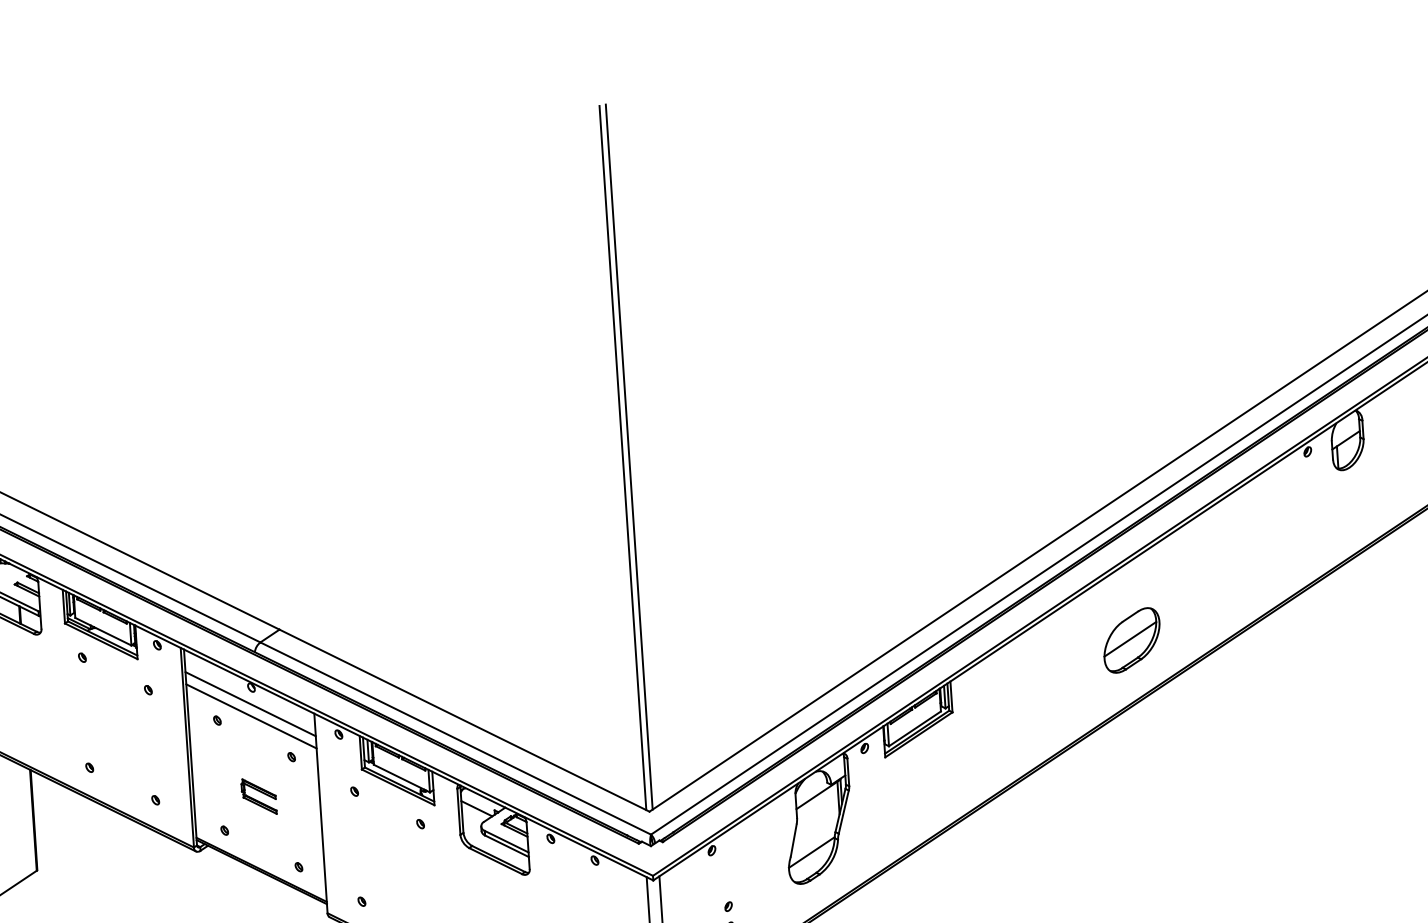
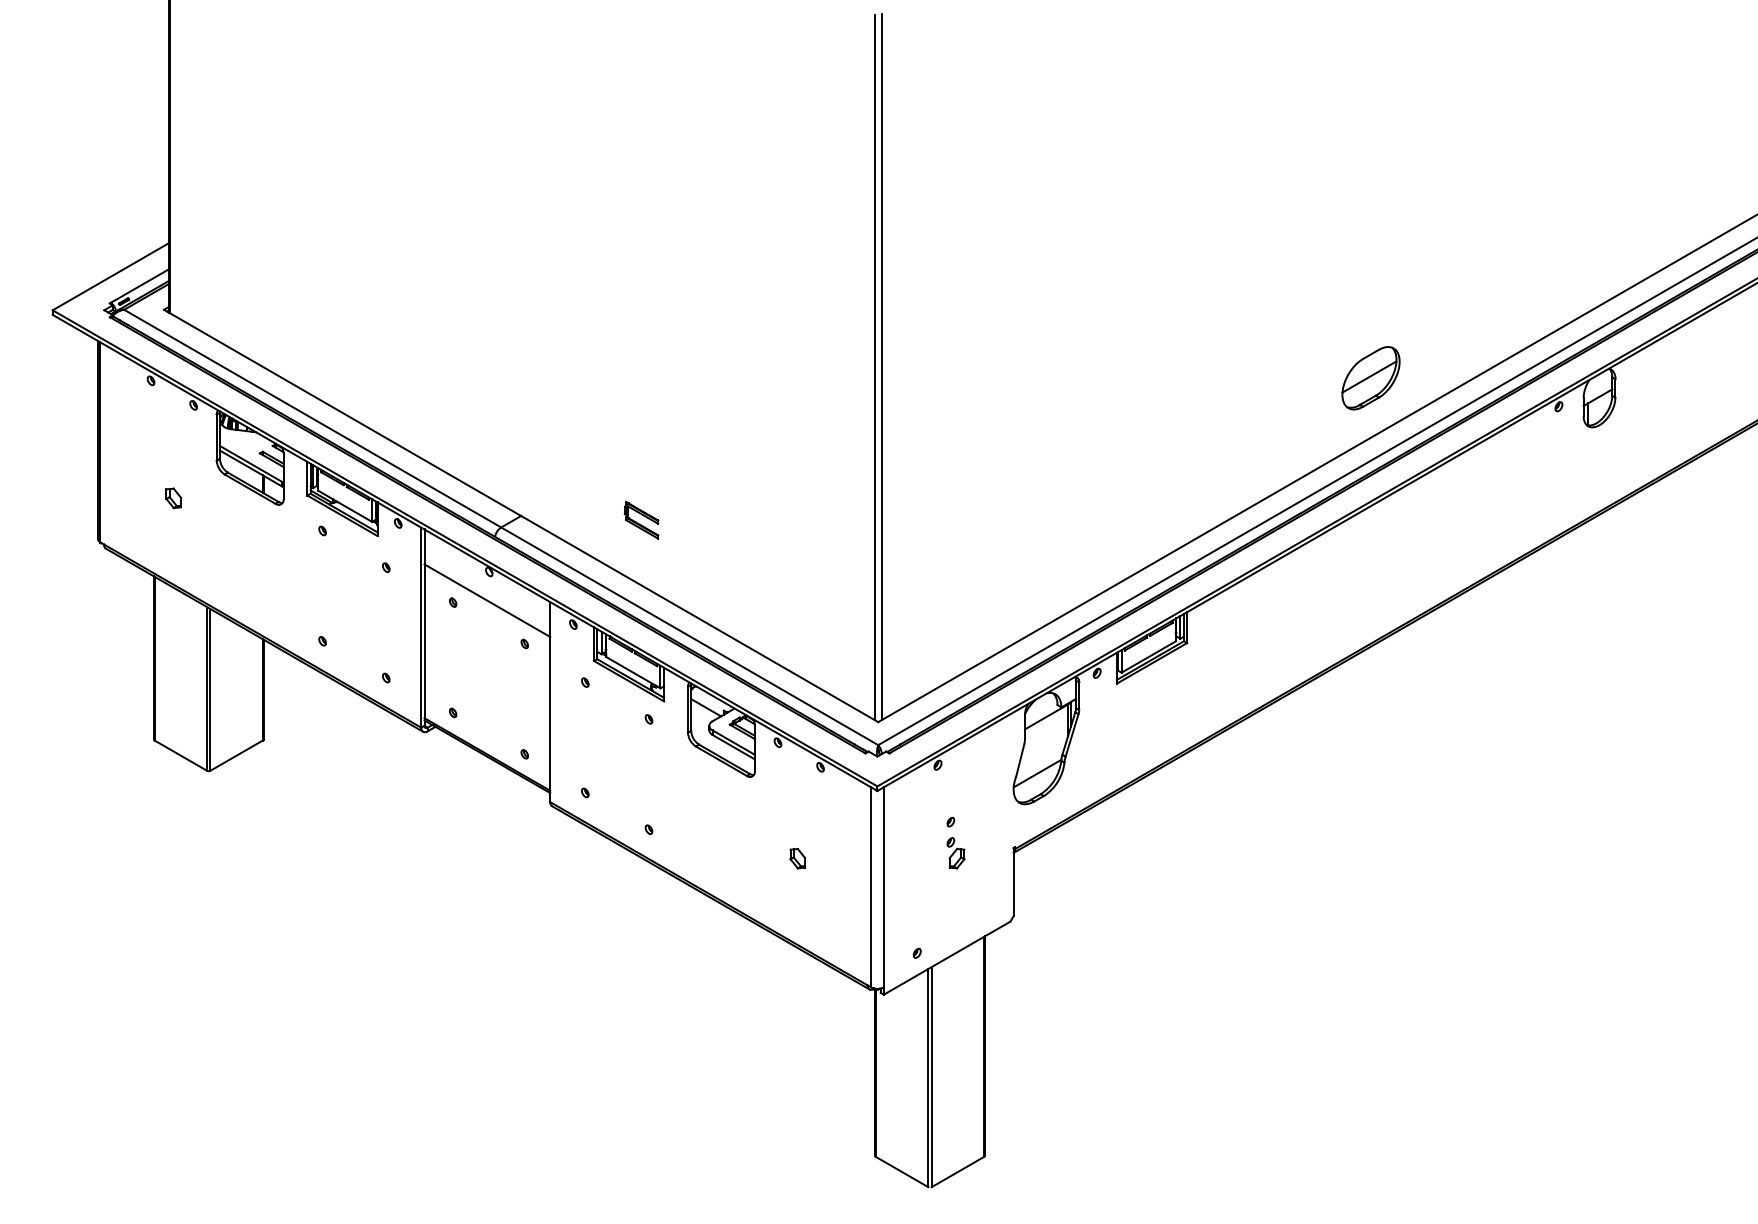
part: (1131, 640) -> (1370, 378), moved
line: (250, 704) -> (487, 588), removed
part: (258, 796) -> (641, 520), moved

